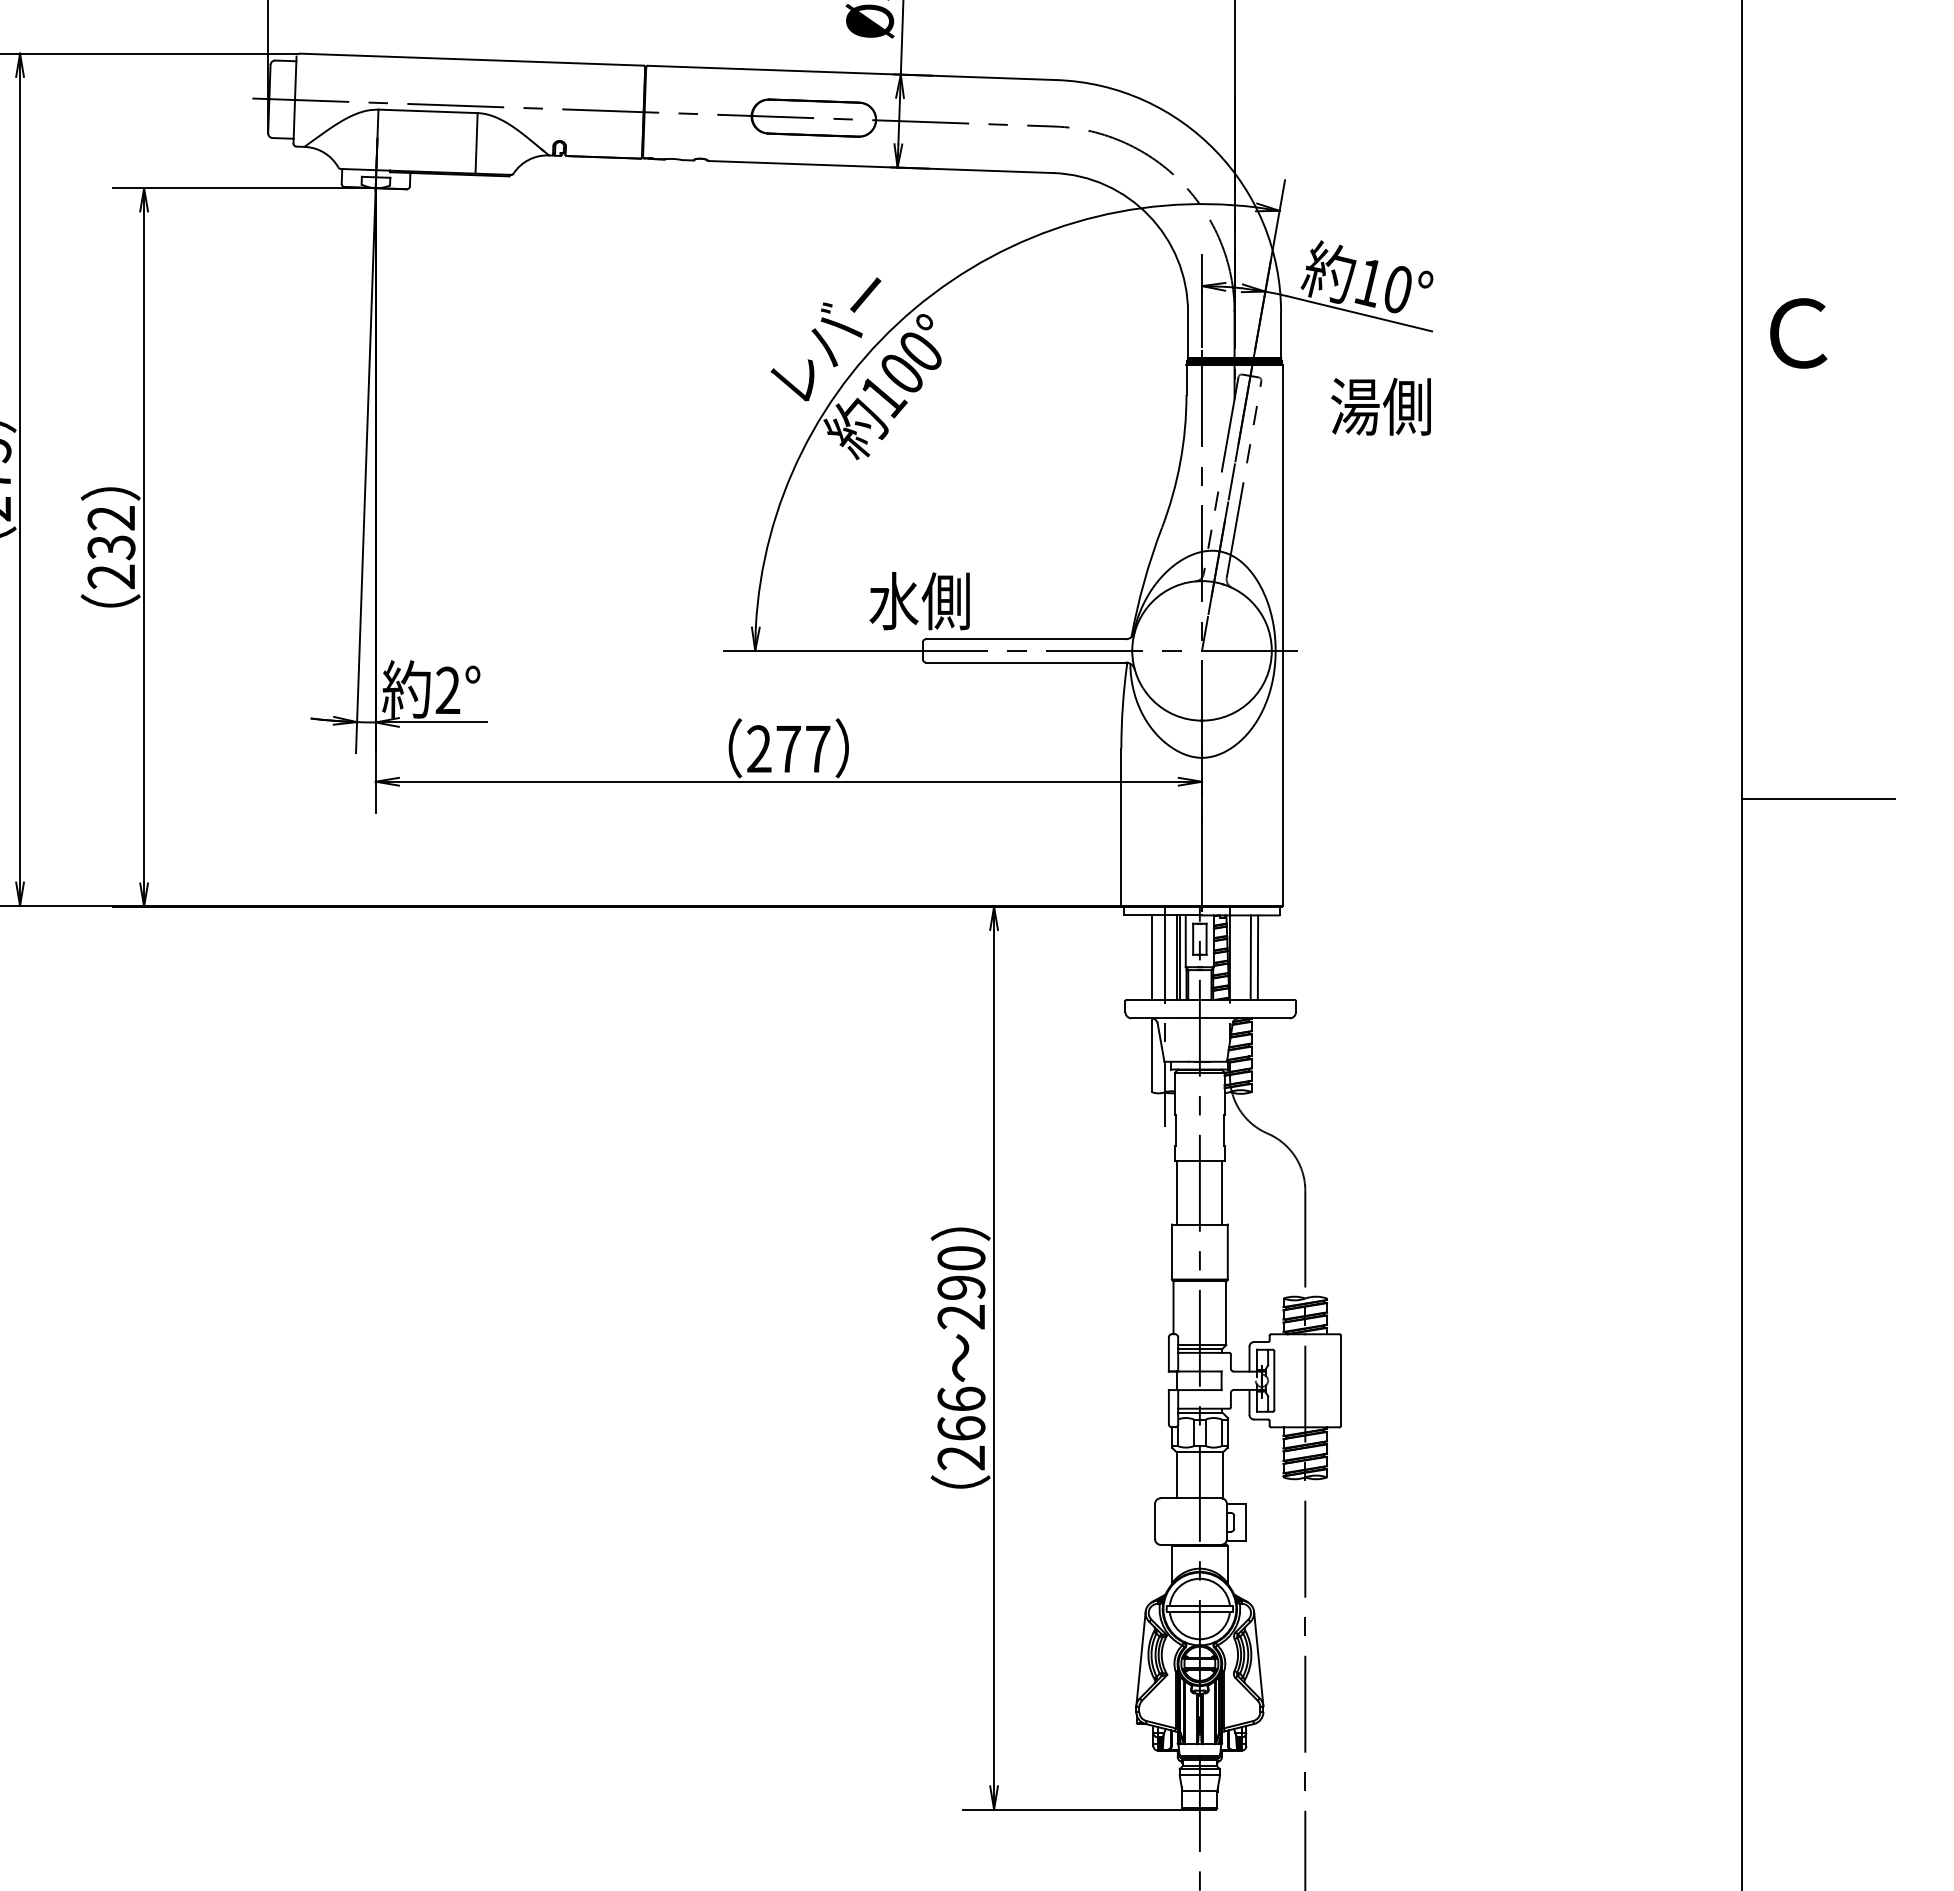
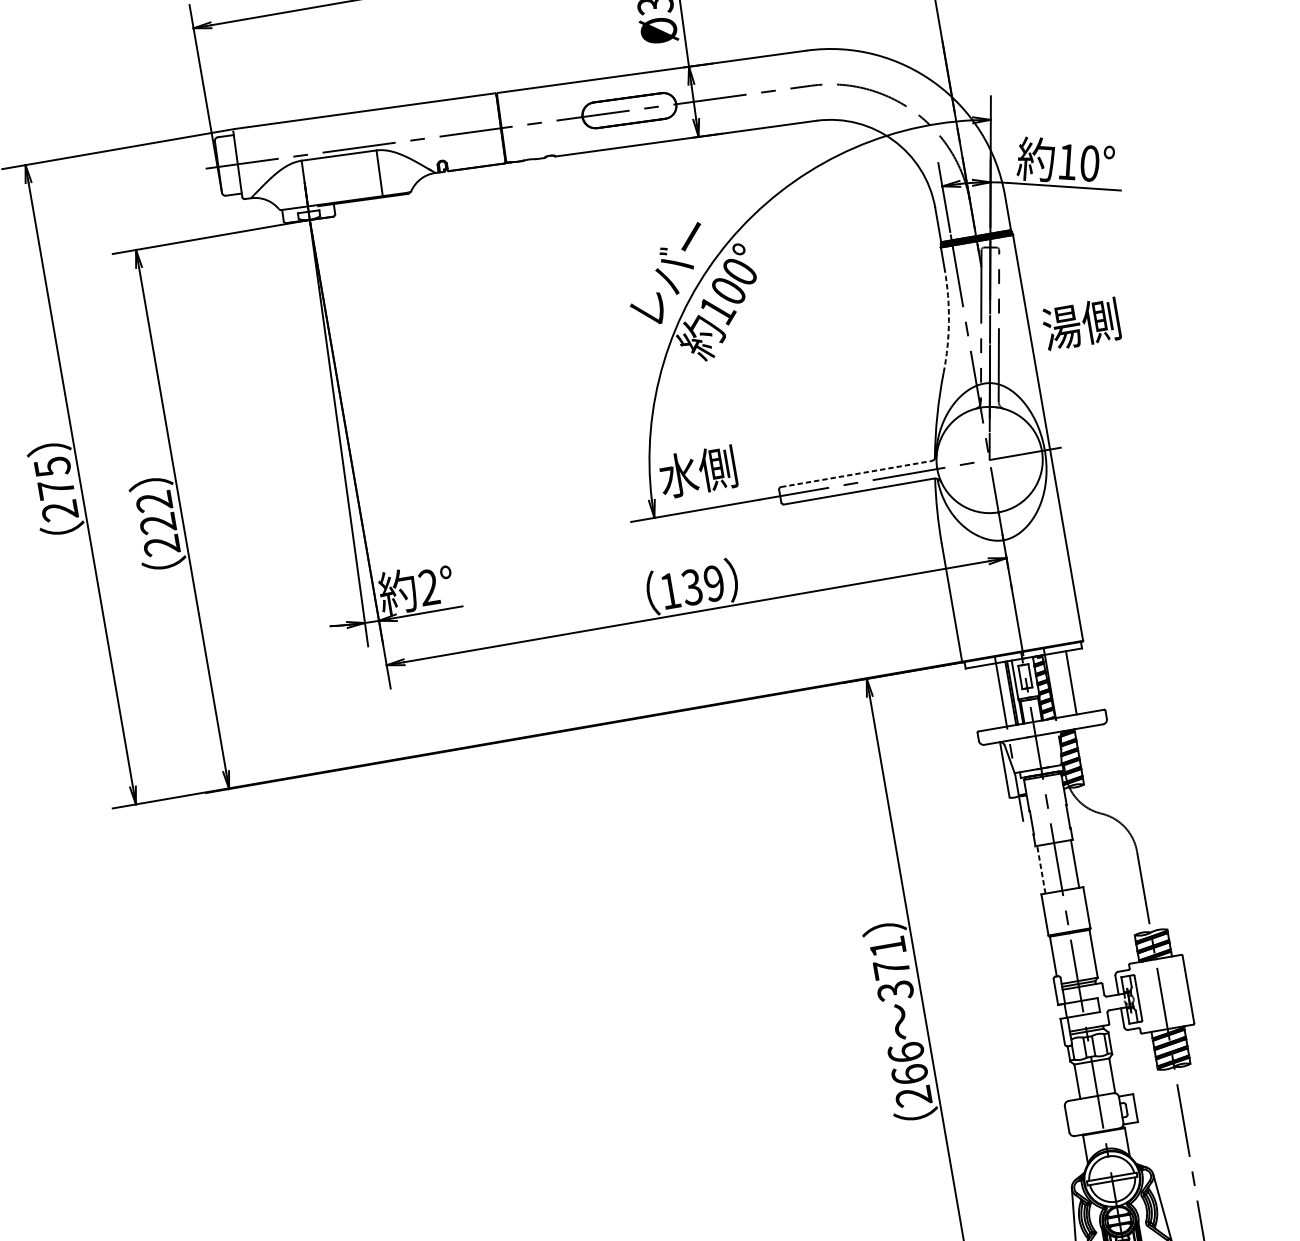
text: (1380, 406) -> (1080, 324), moved
arc: (1180, 462) -> (949, 321), solid -> dashed
text: (111, 547) -> (158, 523), 232 -> 222
text: (919, 601) -> (697, 472), moved
line: (1025, 639) -> (855, 474), solid -> dashed
text: (788, 749) -> (692, 587), 277 -> 139
line: (1152, 957) -> (992, 696), removed
line: (1250, 957) -> (1065, 683), removed
line: (1177, 1192) -> (1041, 869), solid -> dashed
text: (961, 1287) -> (891, 968), 290 -> 371

